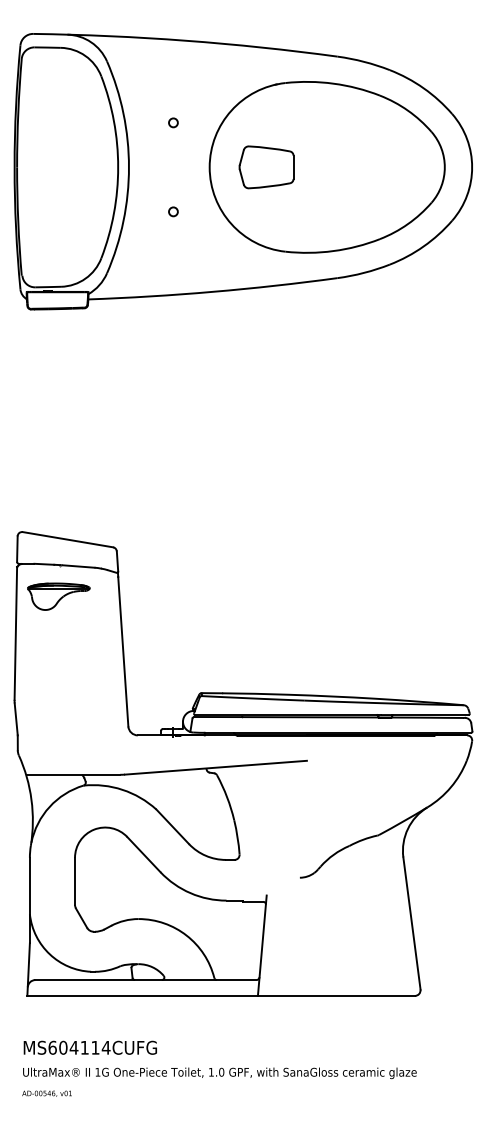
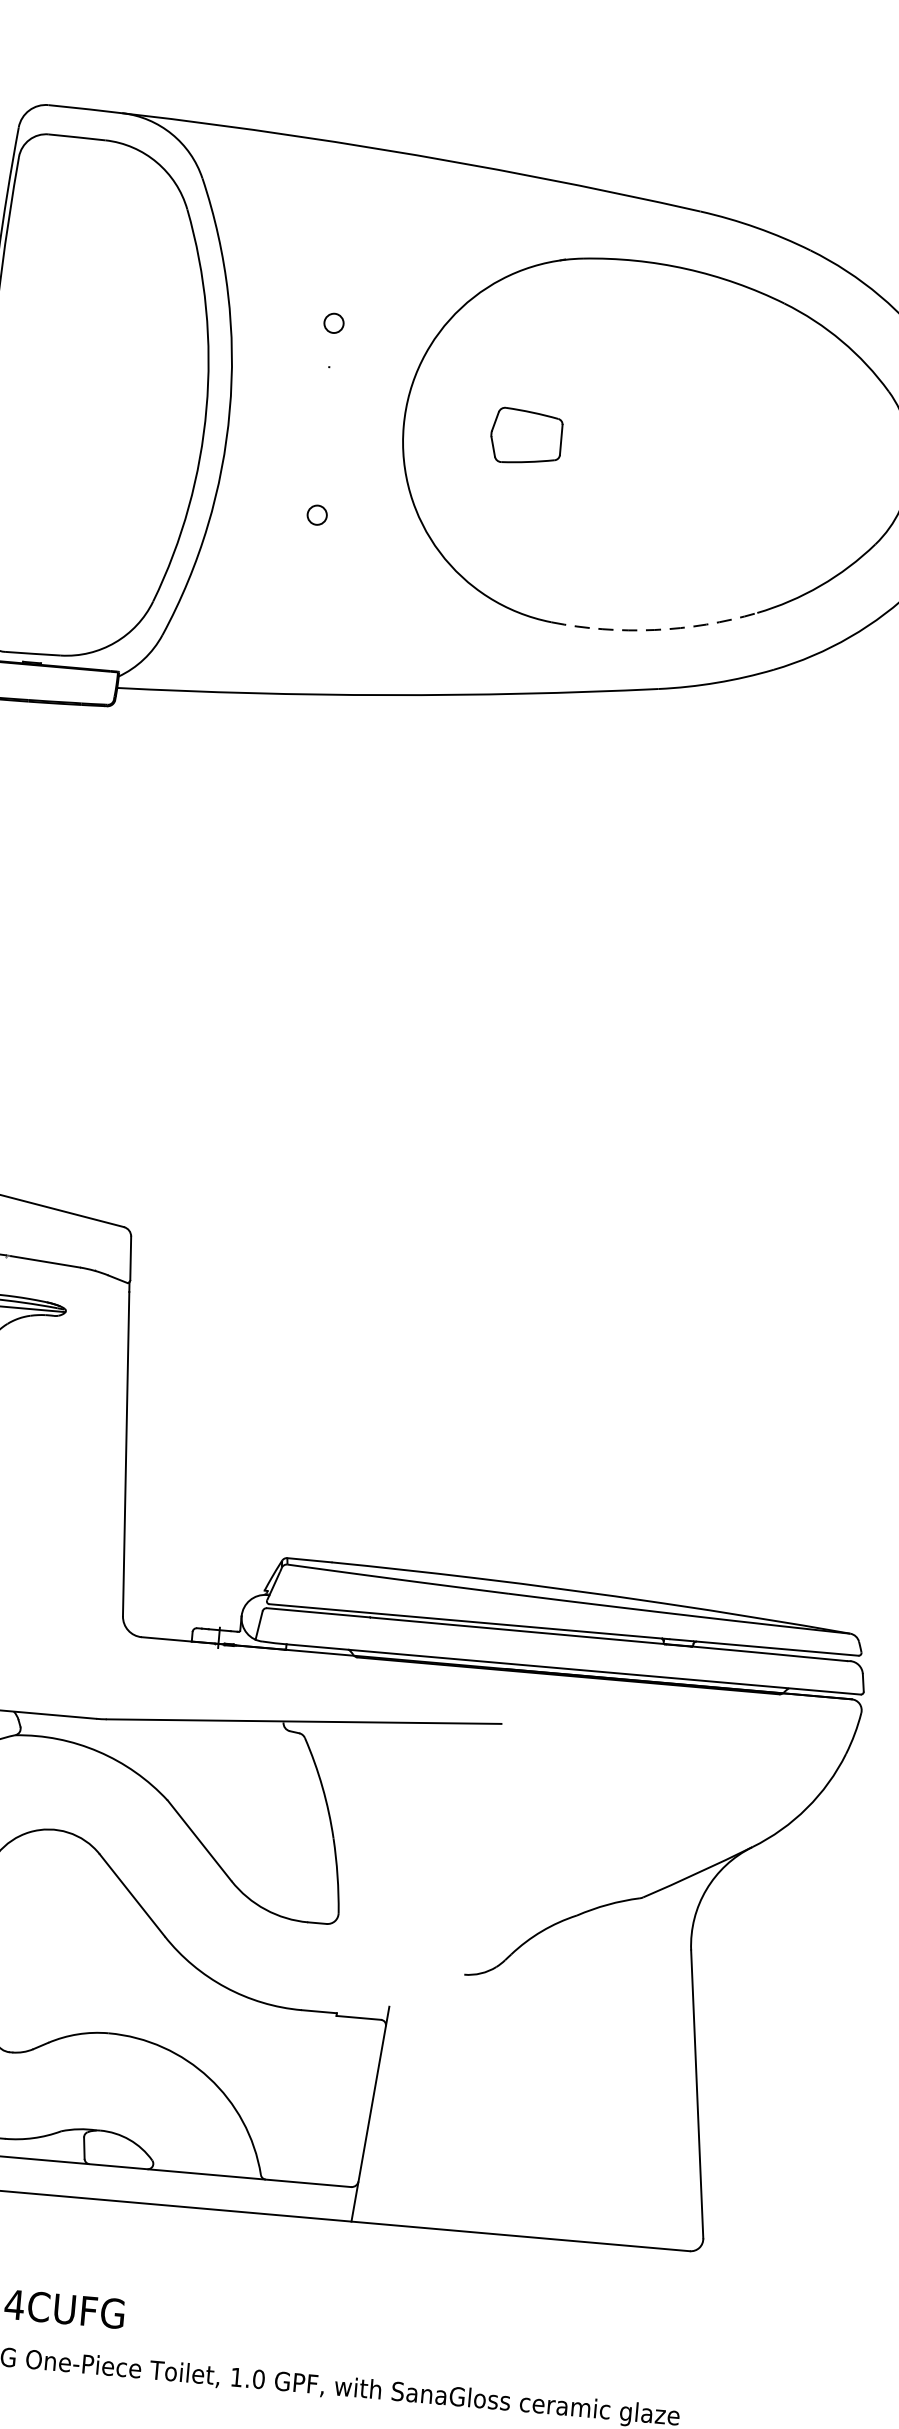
part: (266, 167) -> (526, 437), size x0.6
arc: (333, 251) -> (654, 630), solid -> dashed

